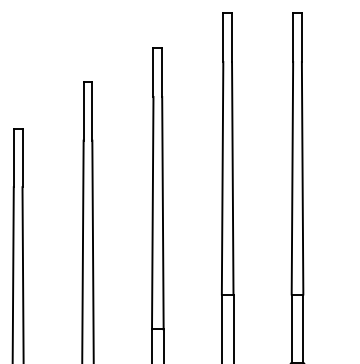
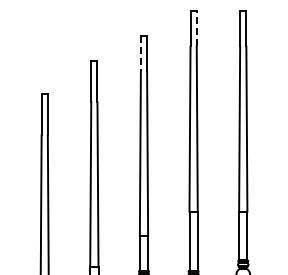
line: (231, 36) -> (196, 28), solid -> dashed
line: (152, 71) -> (140, 53), solid -> dashed

